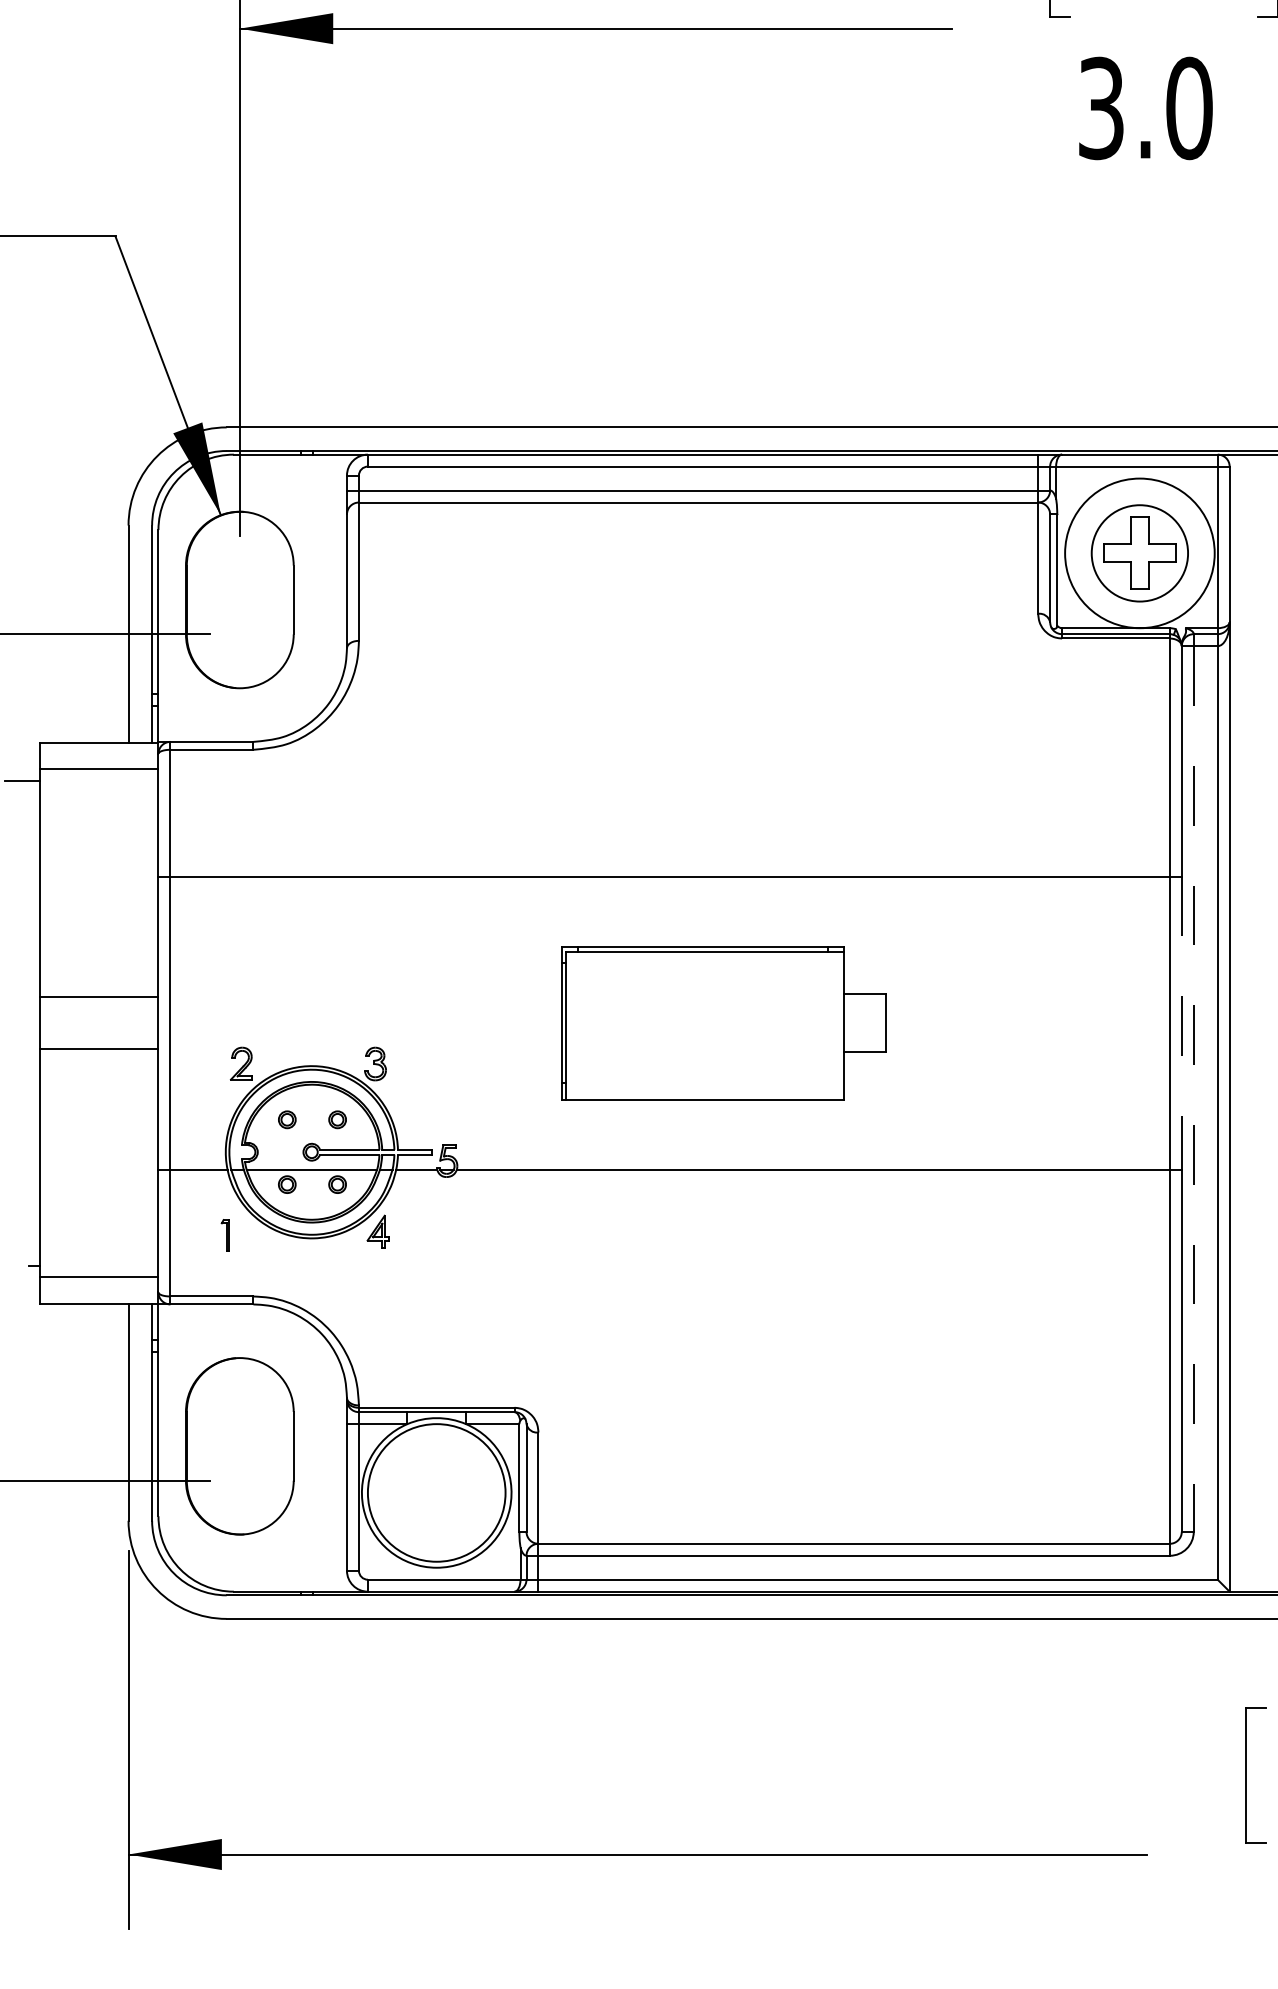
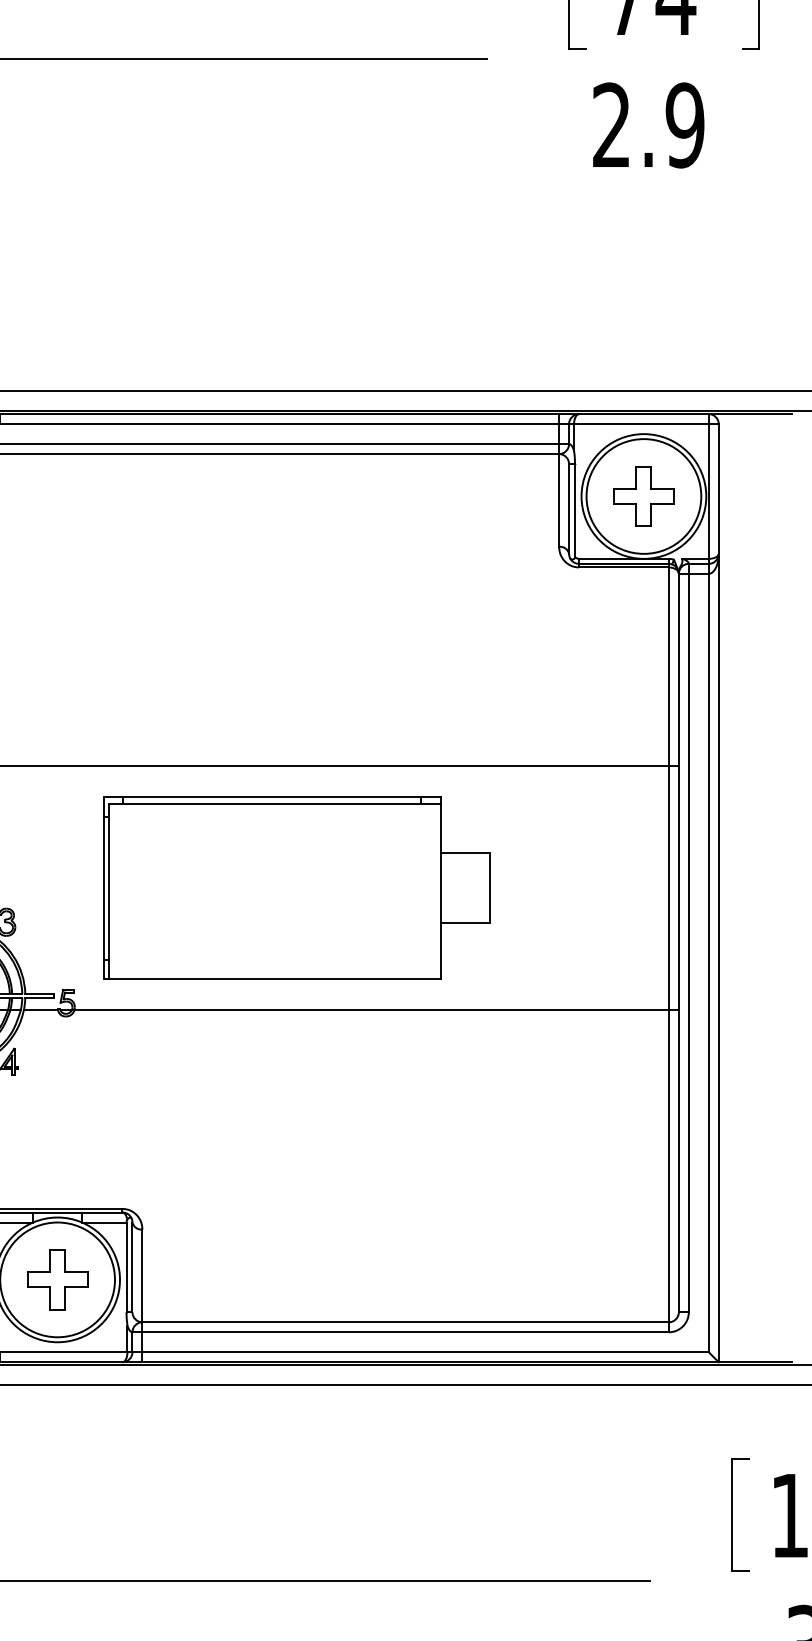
text: (1145, 108) -> (648, 125), 3.0 -> 2.9
circle: (1139, 553) -> (643, 496), size x1.43
part: (723, 1022) -> (296, 887), size x1.43
line: (1181, 1023) -> (678, 888), dashed -> solid
line: (1193, 1089) -> (688, 943), dashed -> solid
part: (436, 1492) -> (57, 1279), added

